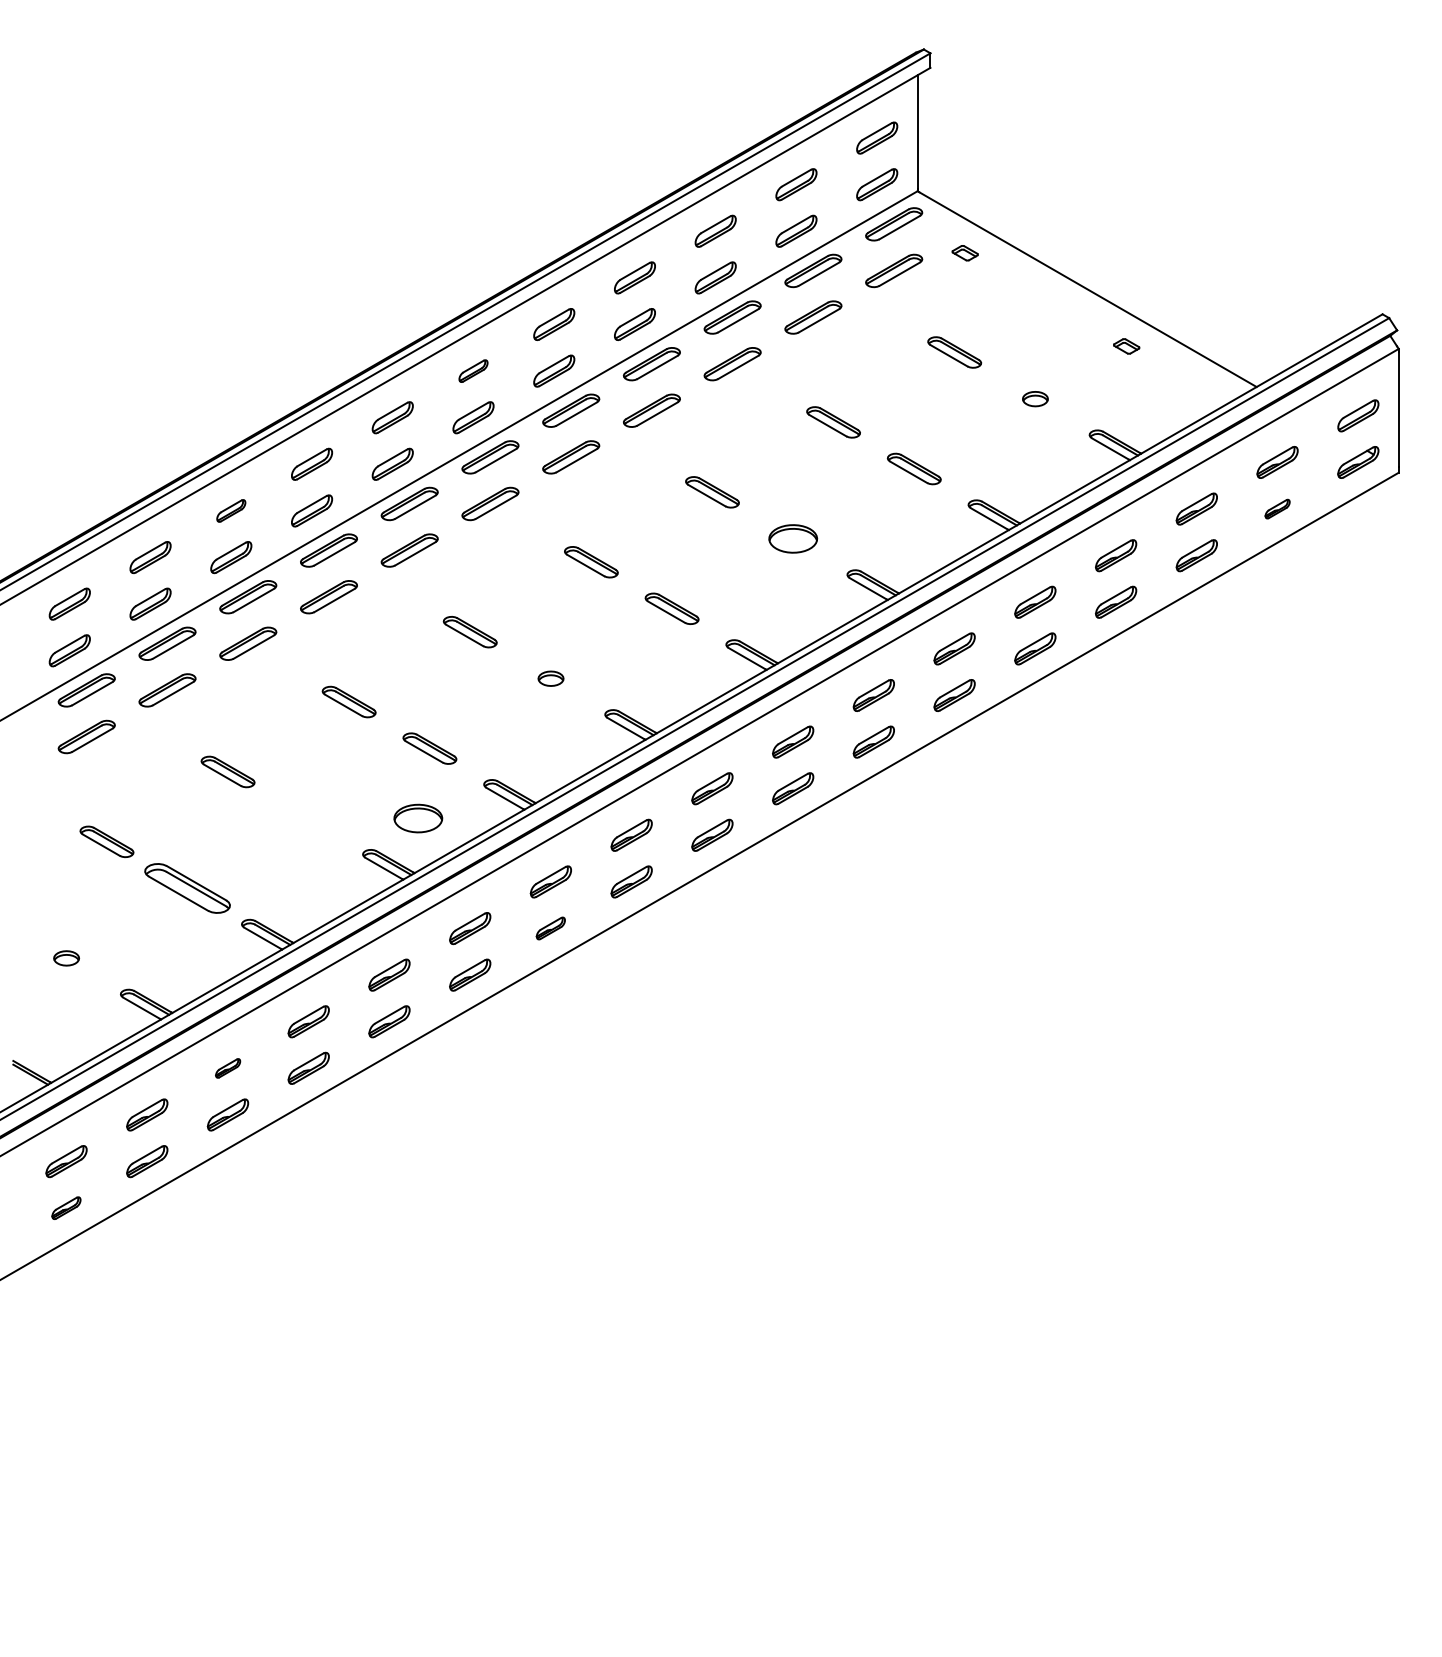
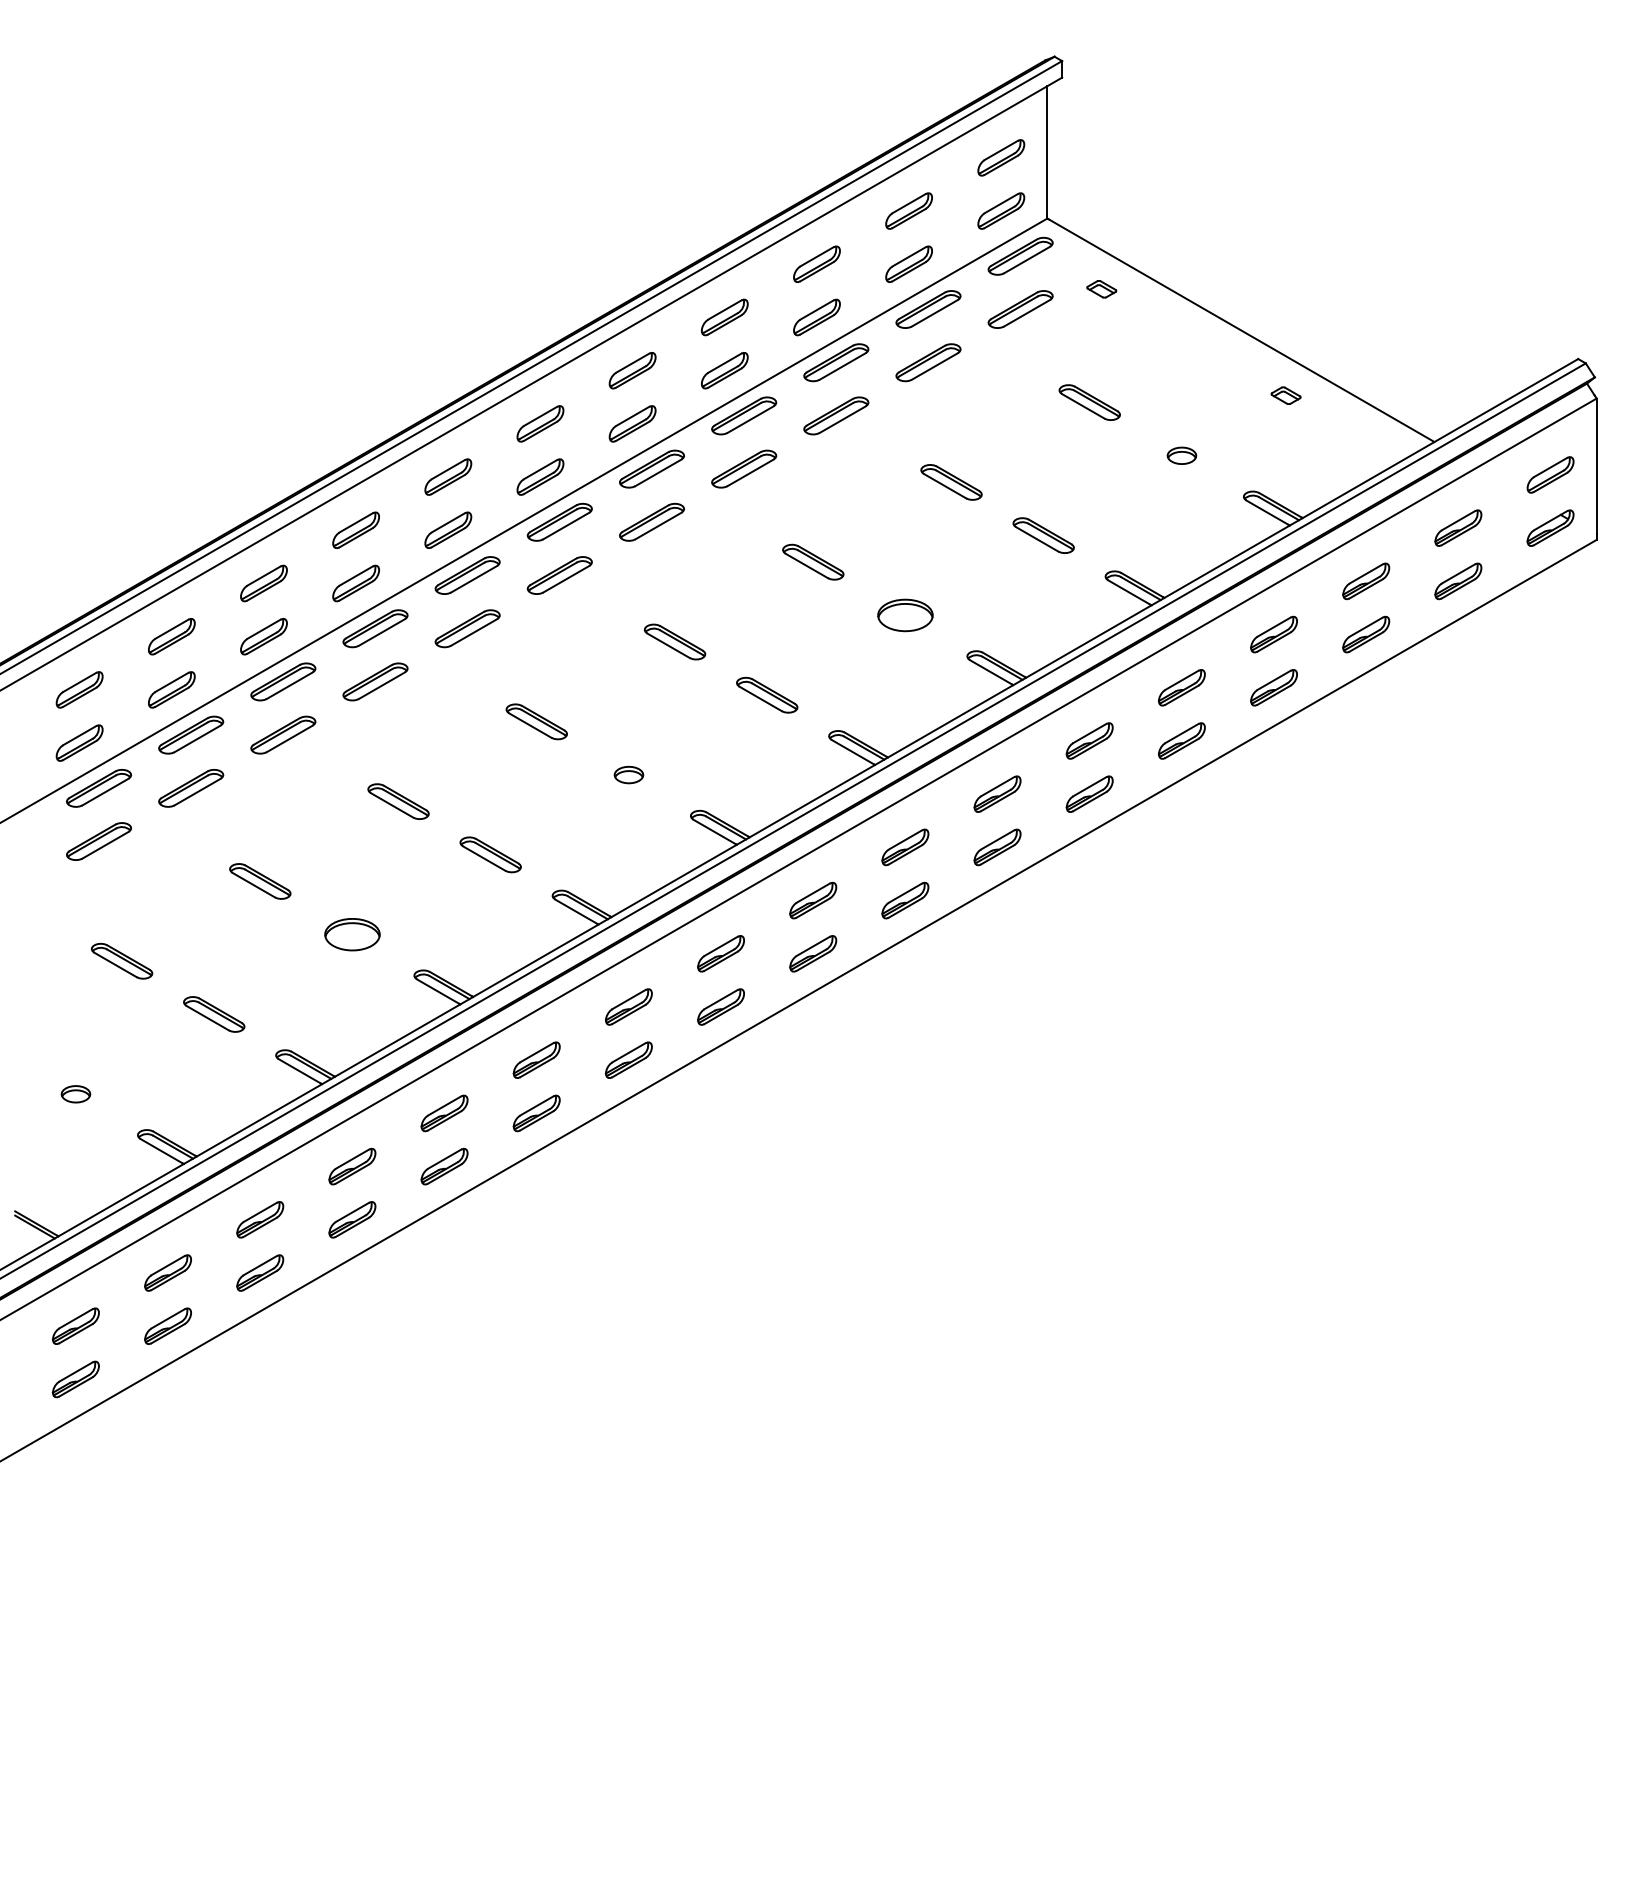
part: (473, 370) -> (540, 423), size x1.43
part: (1277, 509) -> (1458, 581), size x1.67
part: (230, 510) -> (263, 583), size x1.43
part: (418, 818) -> (352, 934), moved
part: (187, 888) -> (214, 1014), size x0.62
part: (550, 927) -> (628, 1059), size x1.43
part: (228, 1068) -> (260, 1219), size x1.67
part: (66, 1208) -> (75, 1379), size x1.43

